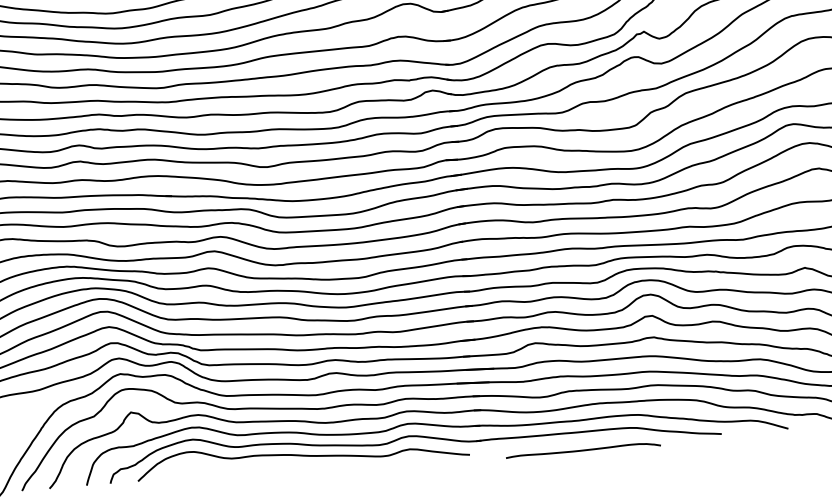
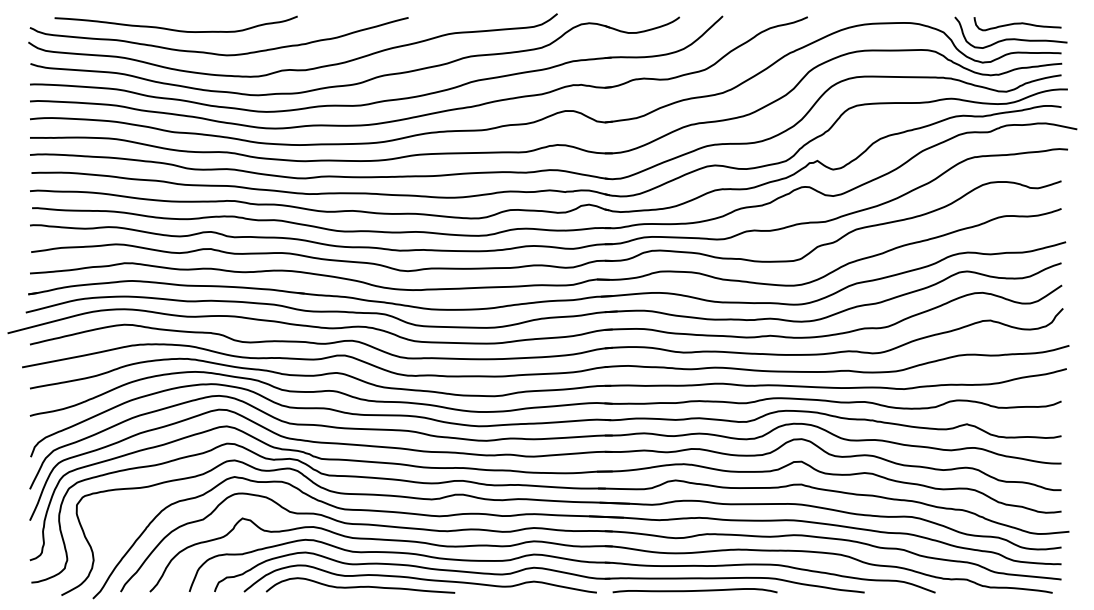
curve: (582, 450) -> (694, 590), moved
curve: (247, 467) -> (360, 586), added

